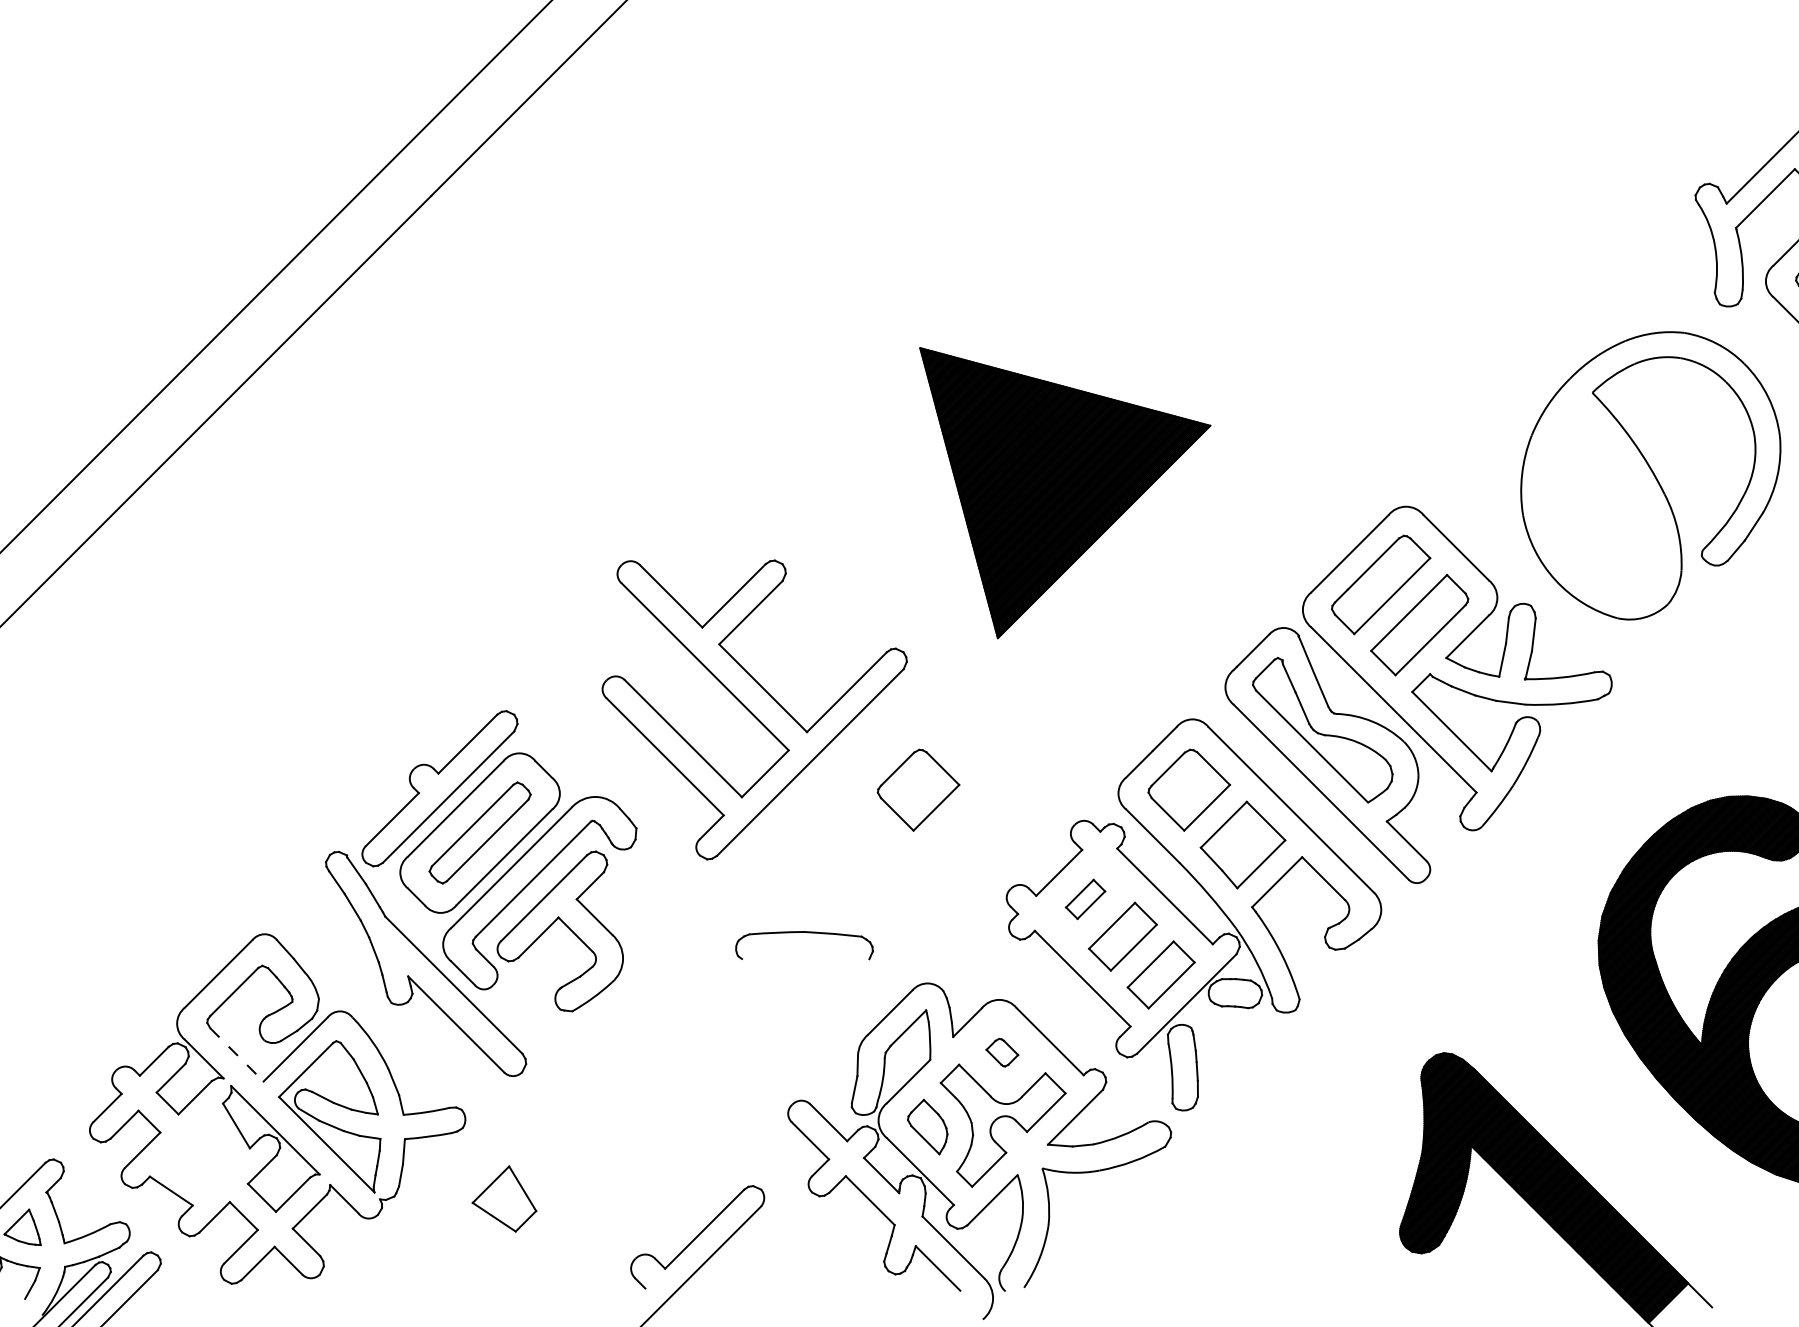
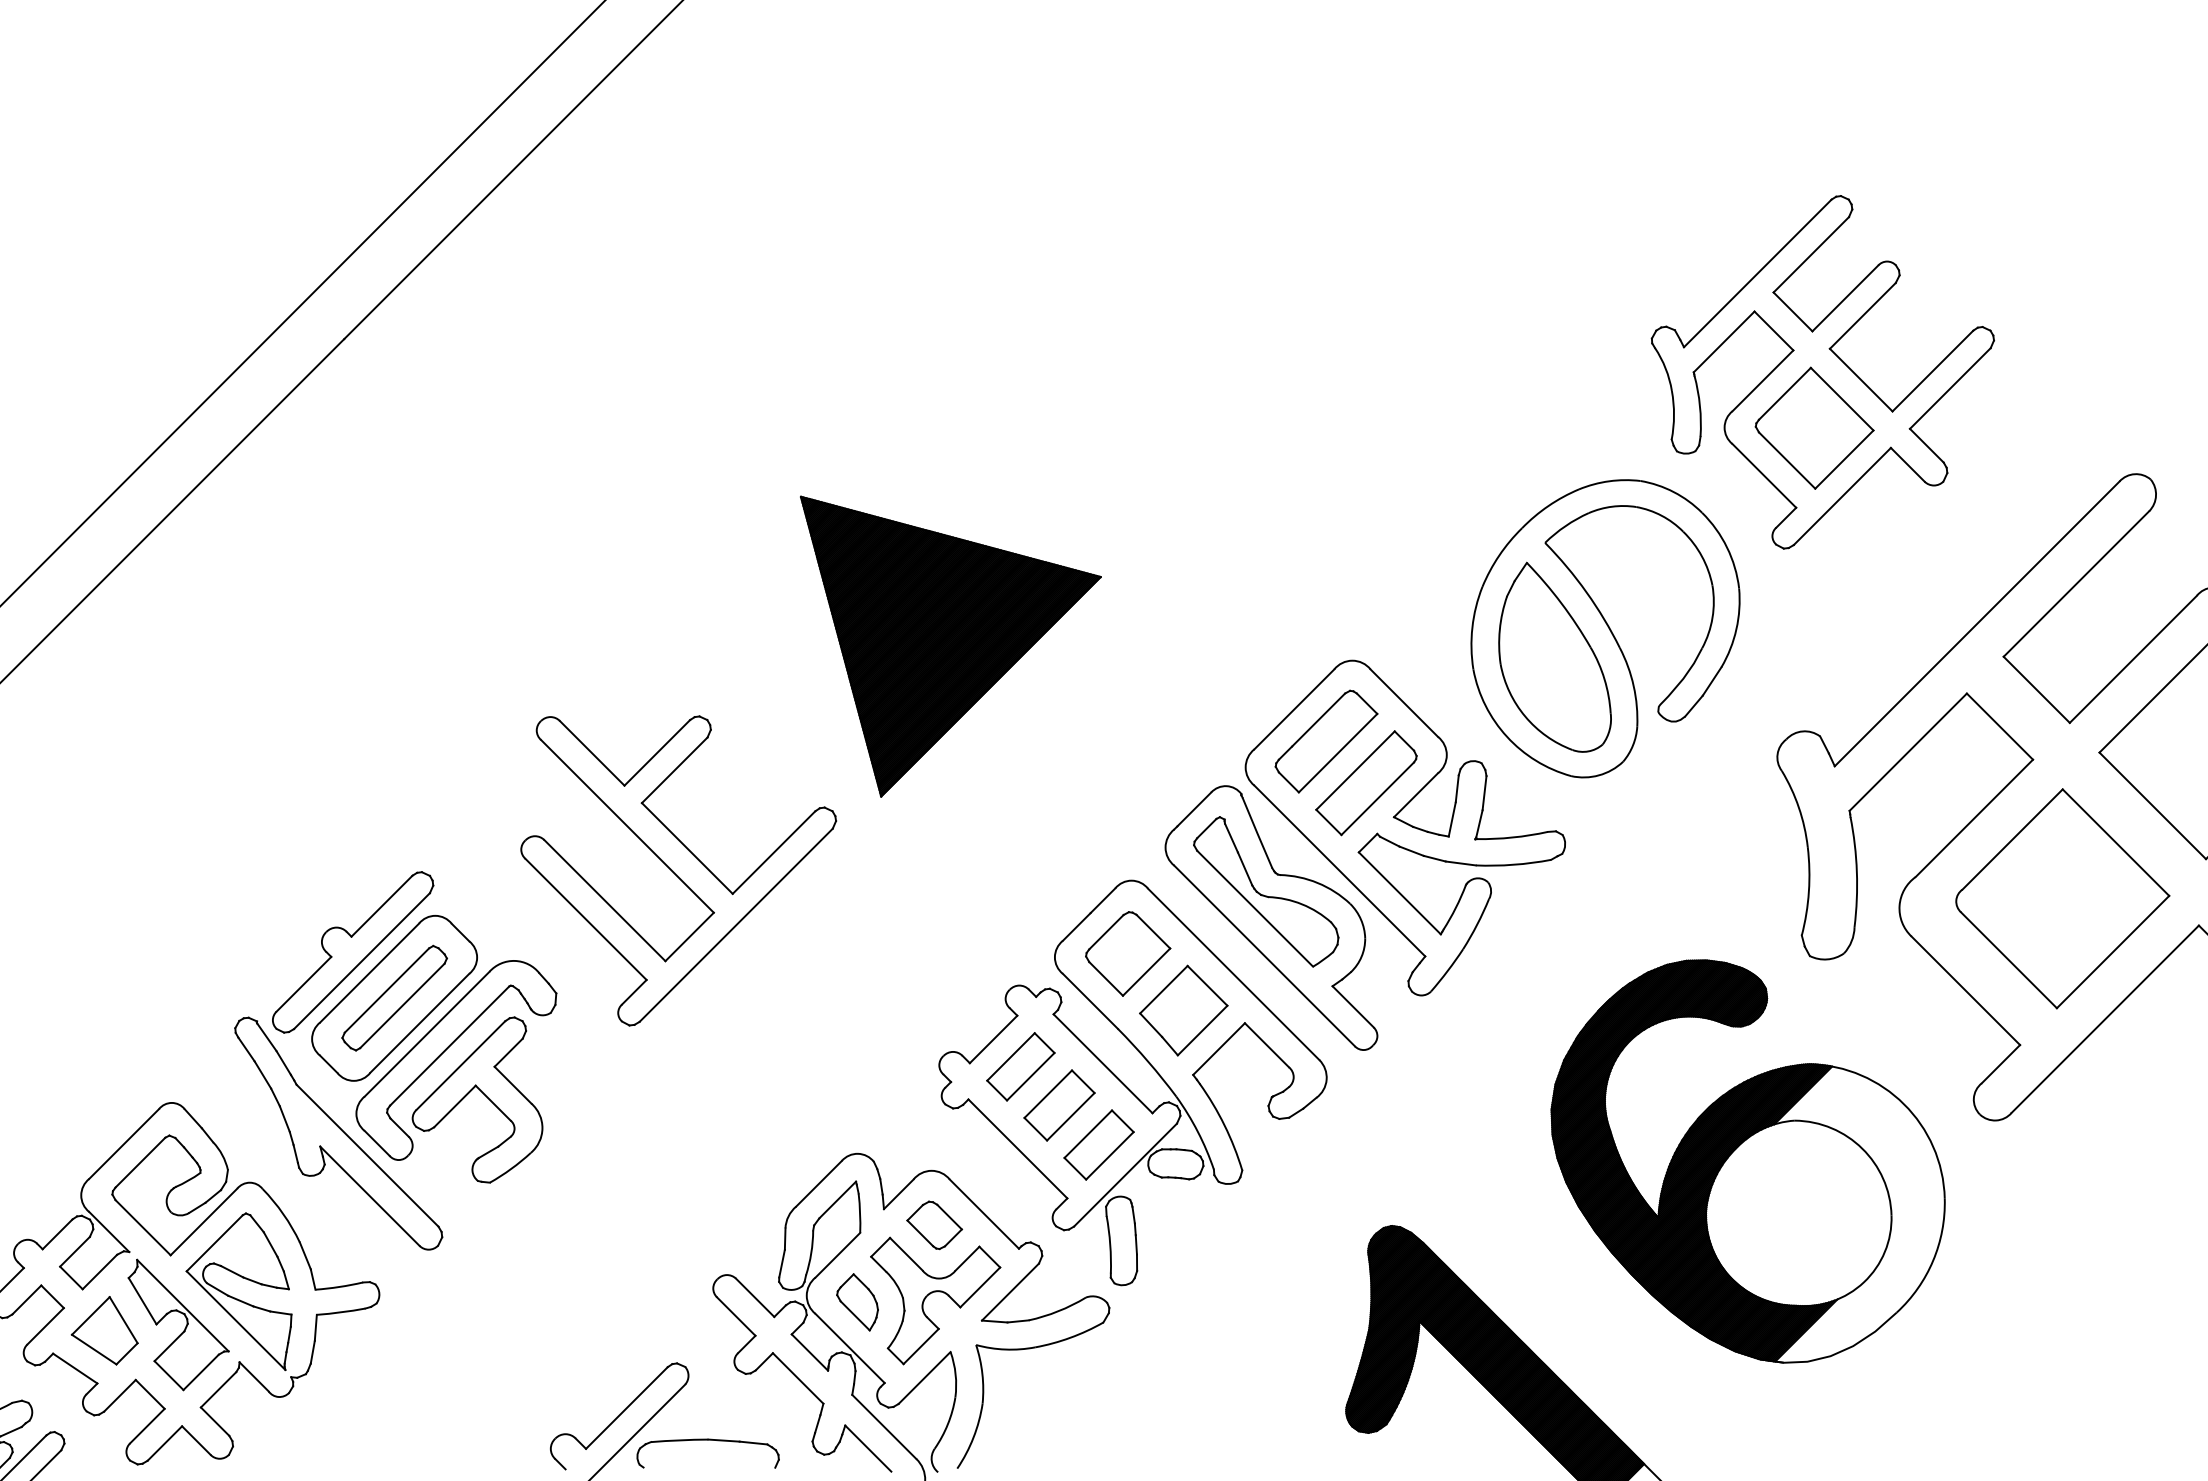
part: (1064, 492) -> (950, 646), moved
part: (1601, 502) -> (1554, 656), added
part: (918, 789) -> (848, 953), removed
part: (1085, 899) -> (1020, 1066), size x1.67
part: (803, 932) -> (707, 1440), moved
part: (1002, 1052) -> (934, 1225), size x1.67
line: (237, 1055) -> (143, 1228), dashed -> solid
part: (504, 1198) -> (104, 1330), moved

